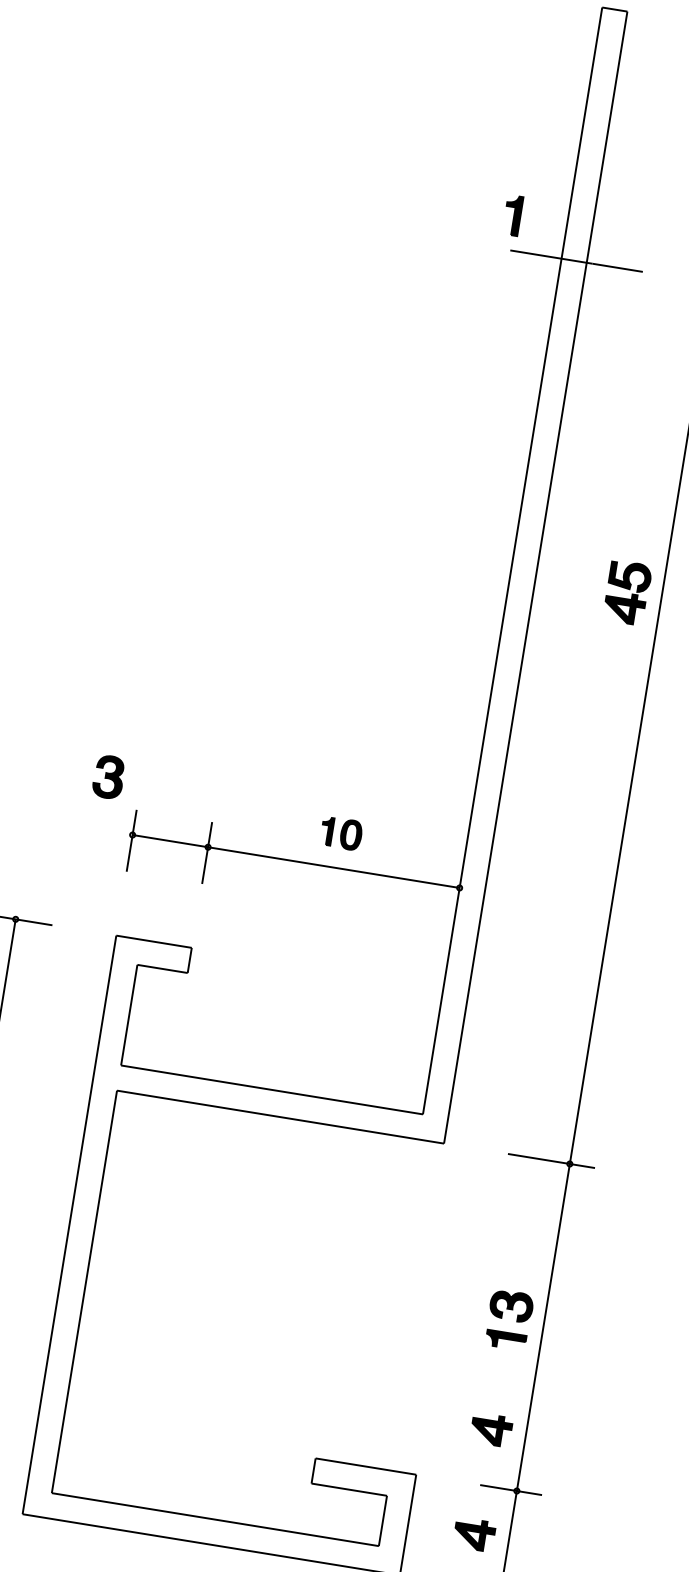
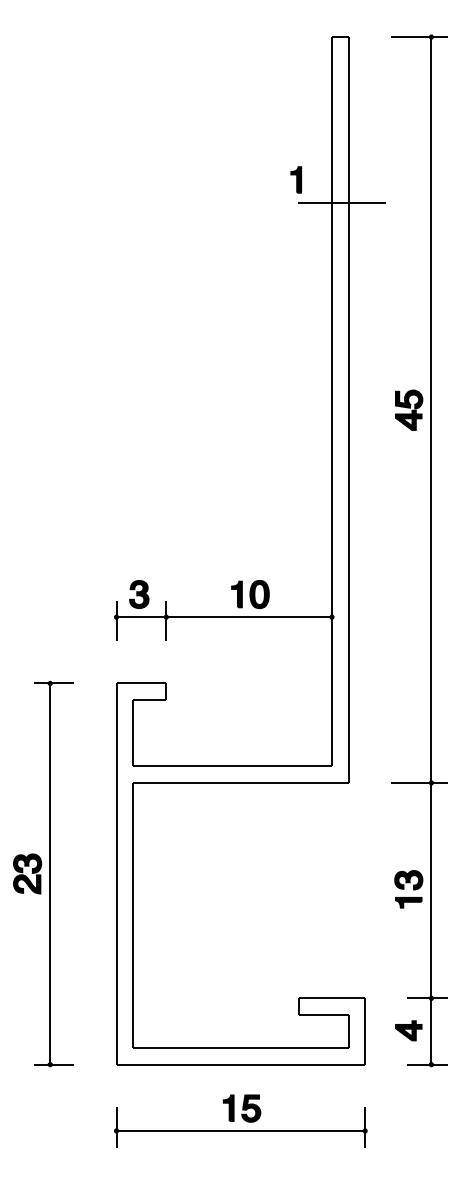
part: (109, 777) -> (139, 594), moved
part: (341, 833) -> (250, 594), size x1.43
part: (491, 1429) -> (408, 961), removed

